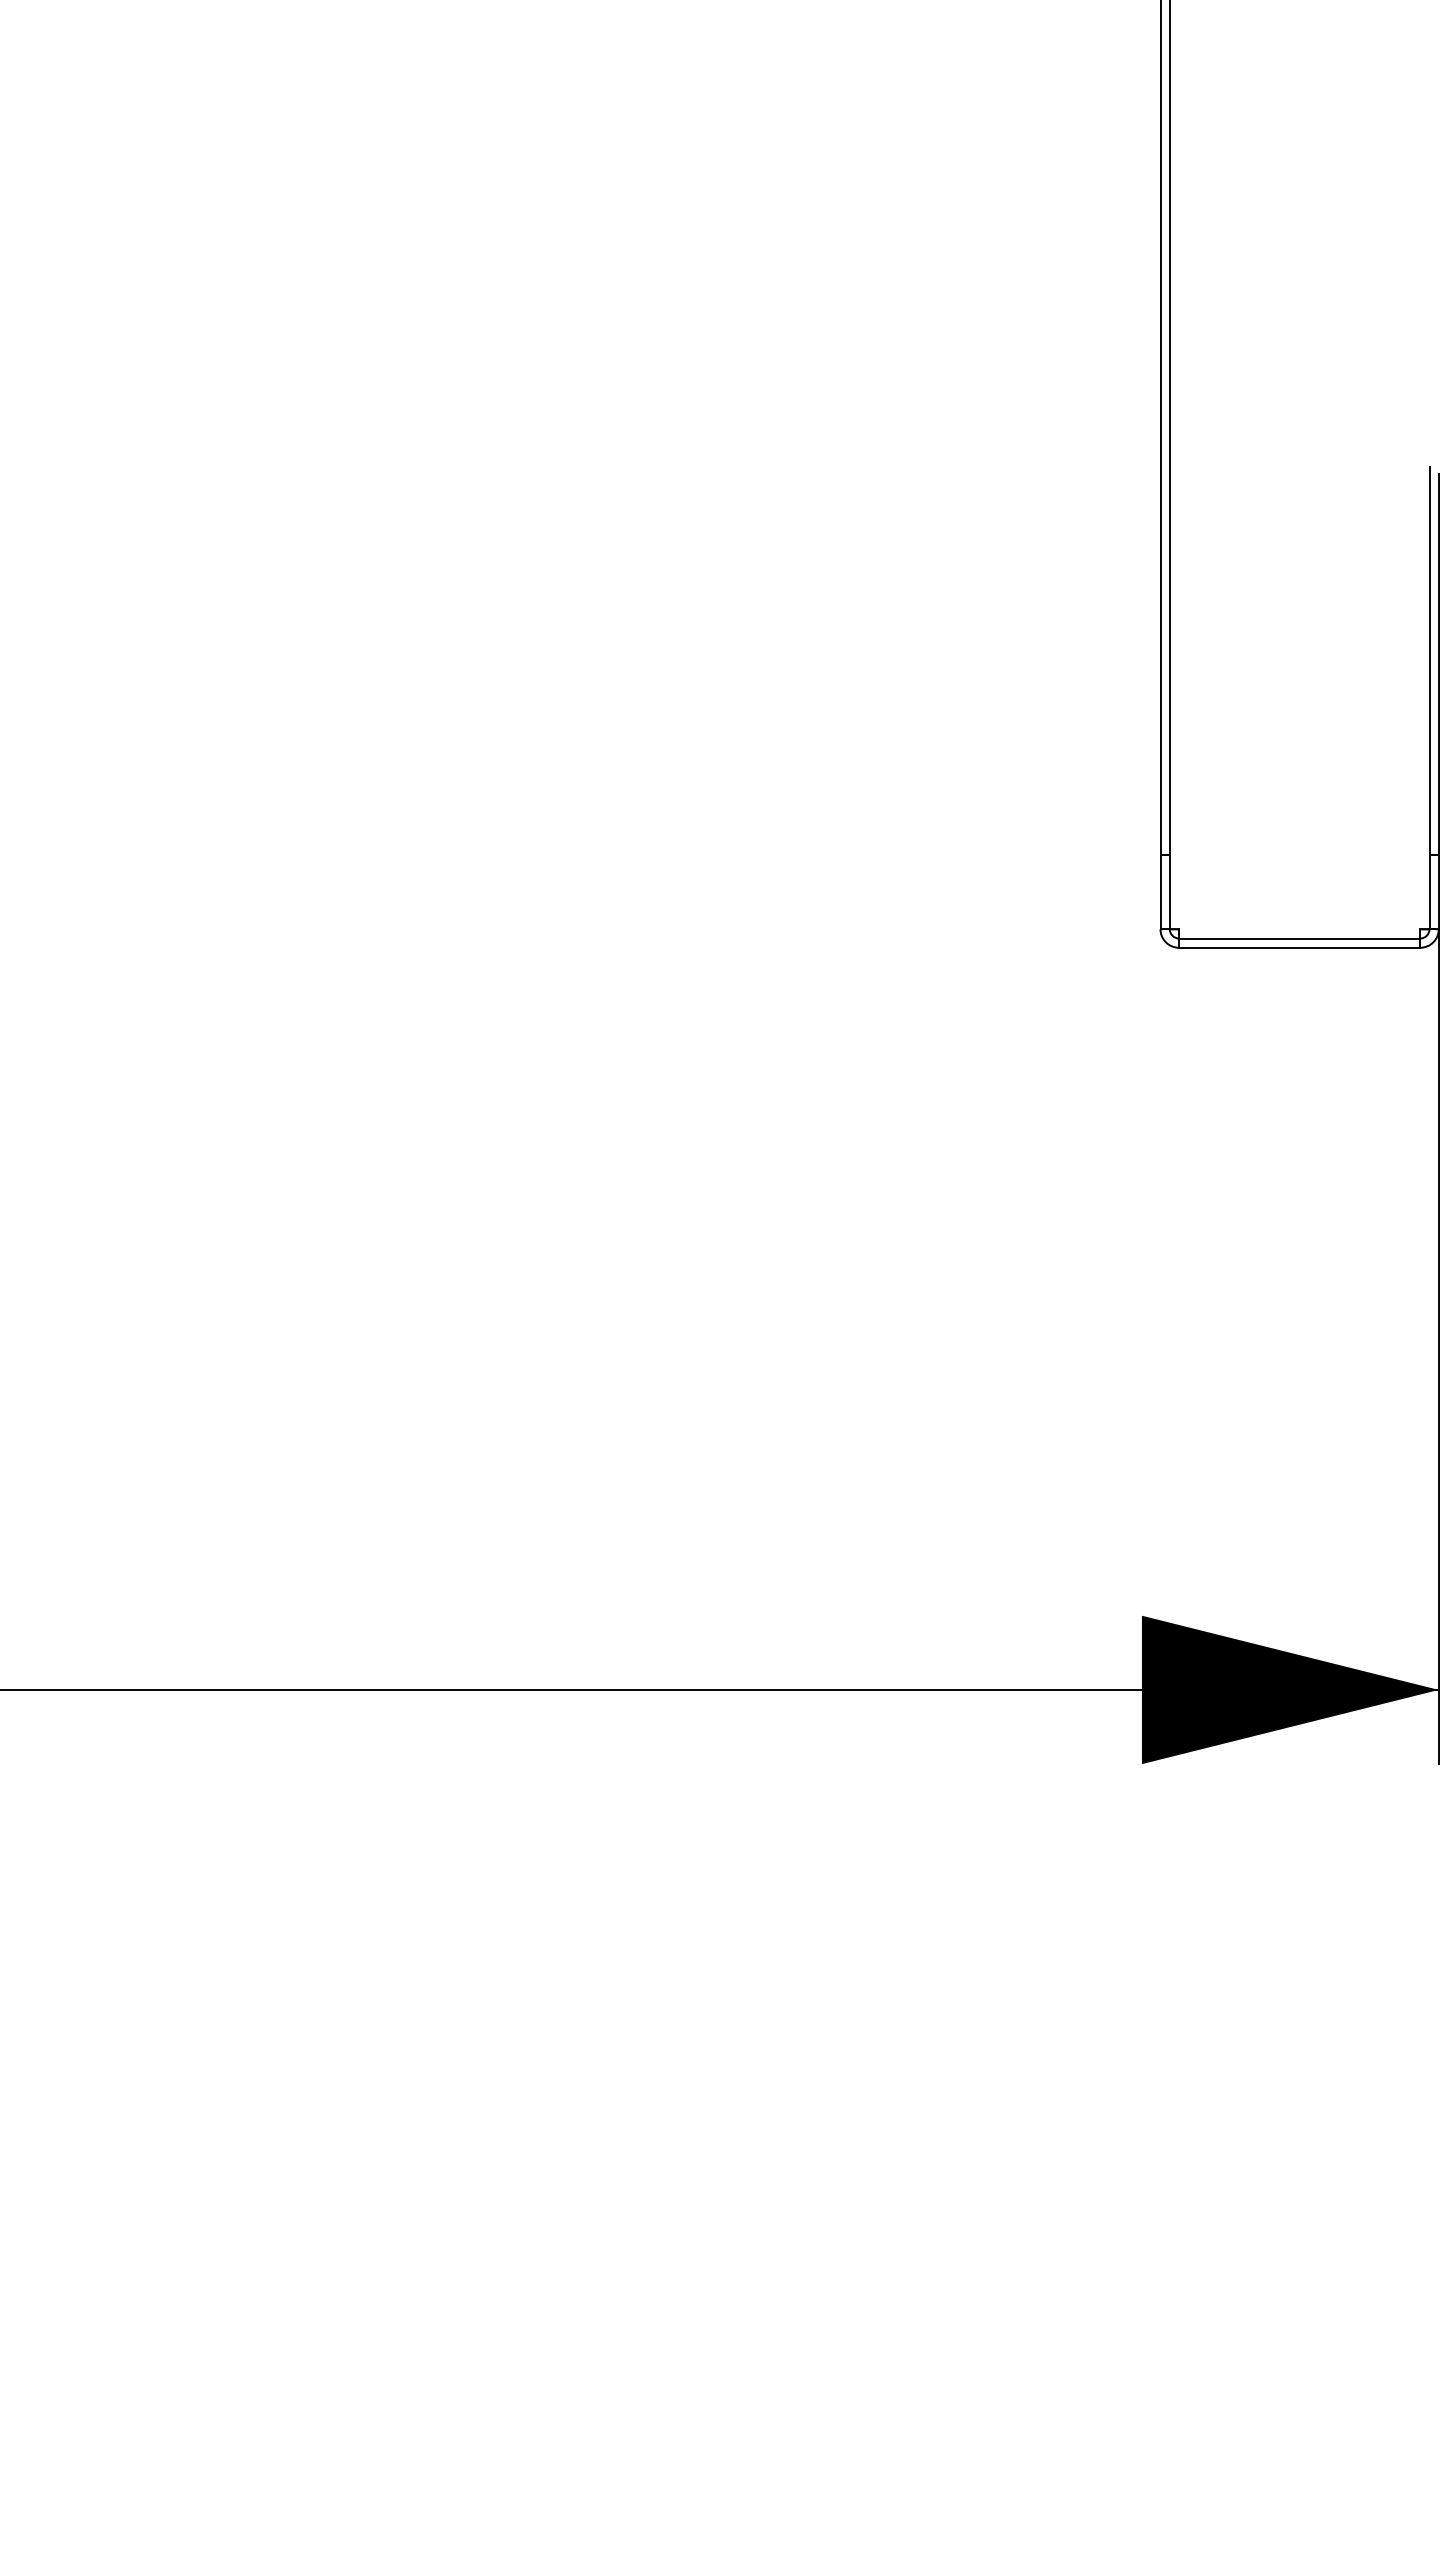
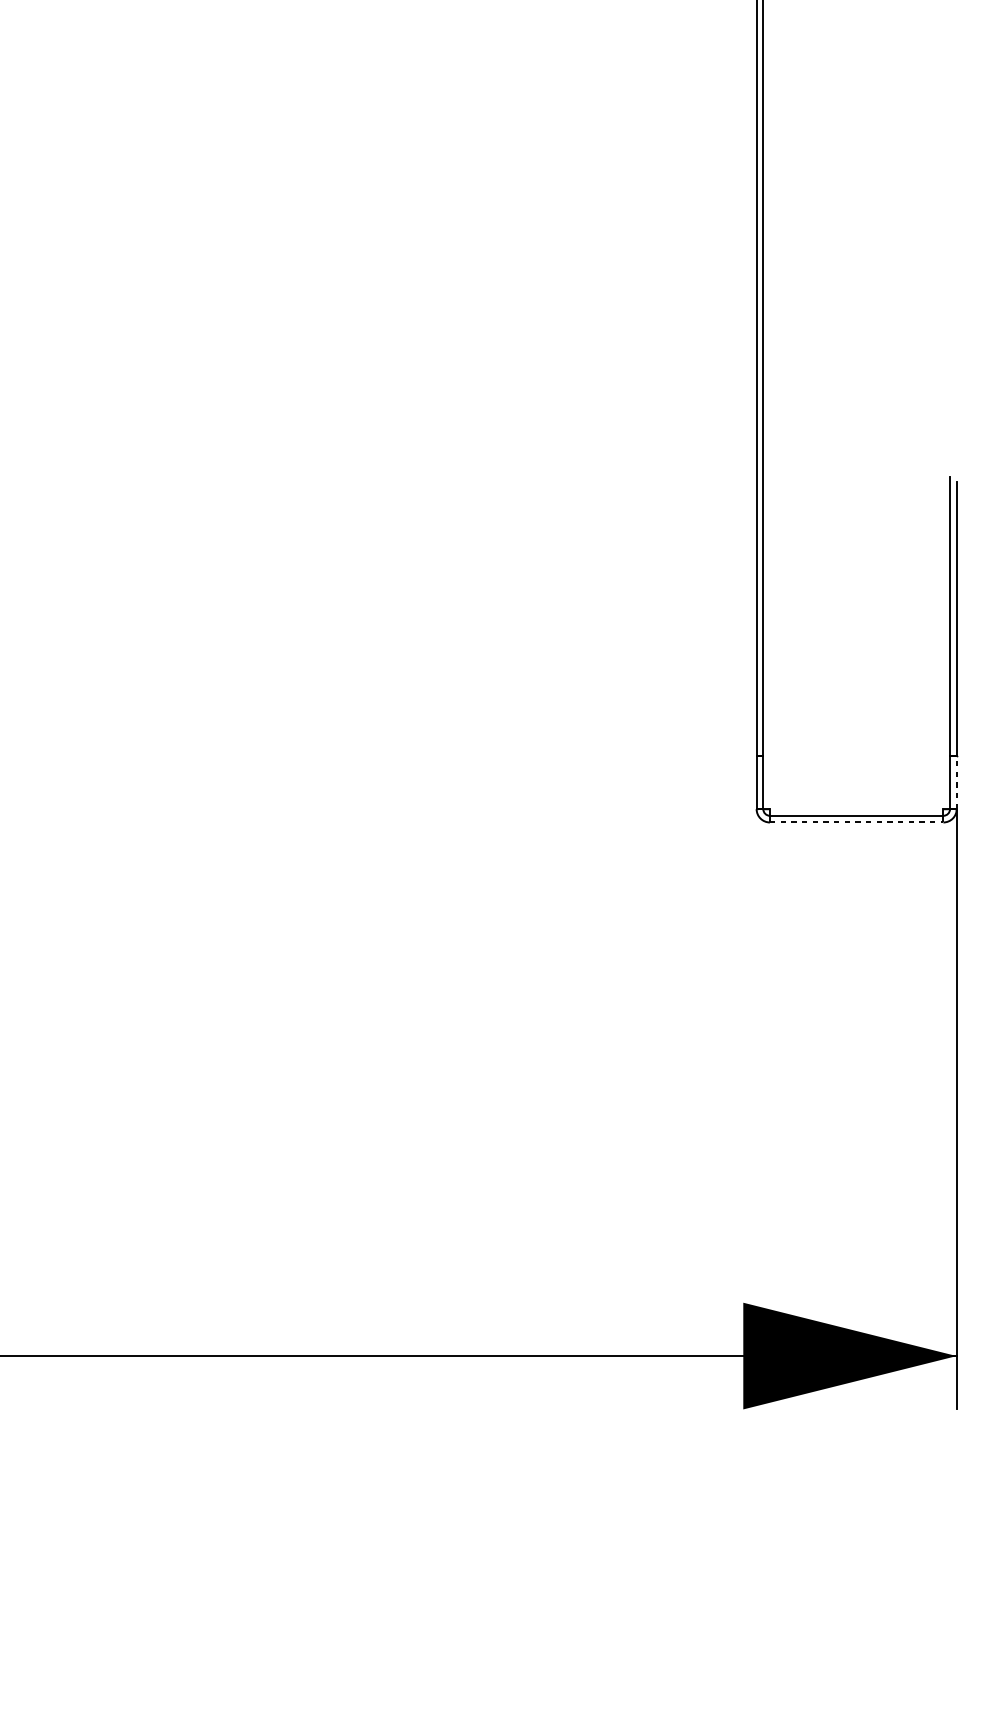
line: (1438, 891) -> (956, 782), solid -> dashed
line: (1299, 947) -> (856, 822), solid -> dashed

